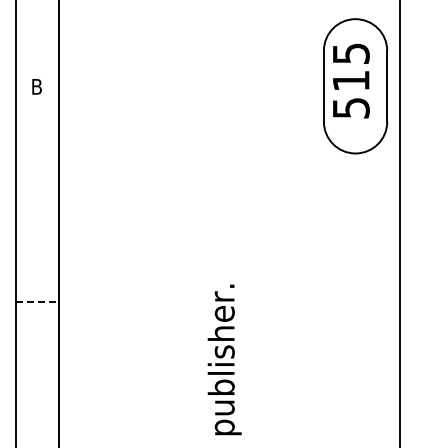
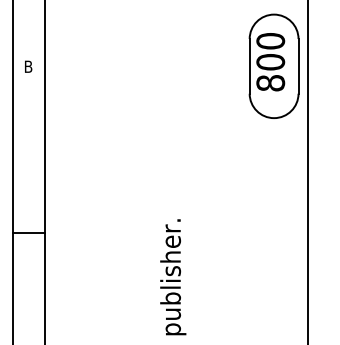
text: (350, 80) -> (270, 61), 515 -> 800
line: (38, 302) -> (29, 233), dashed -> solid

